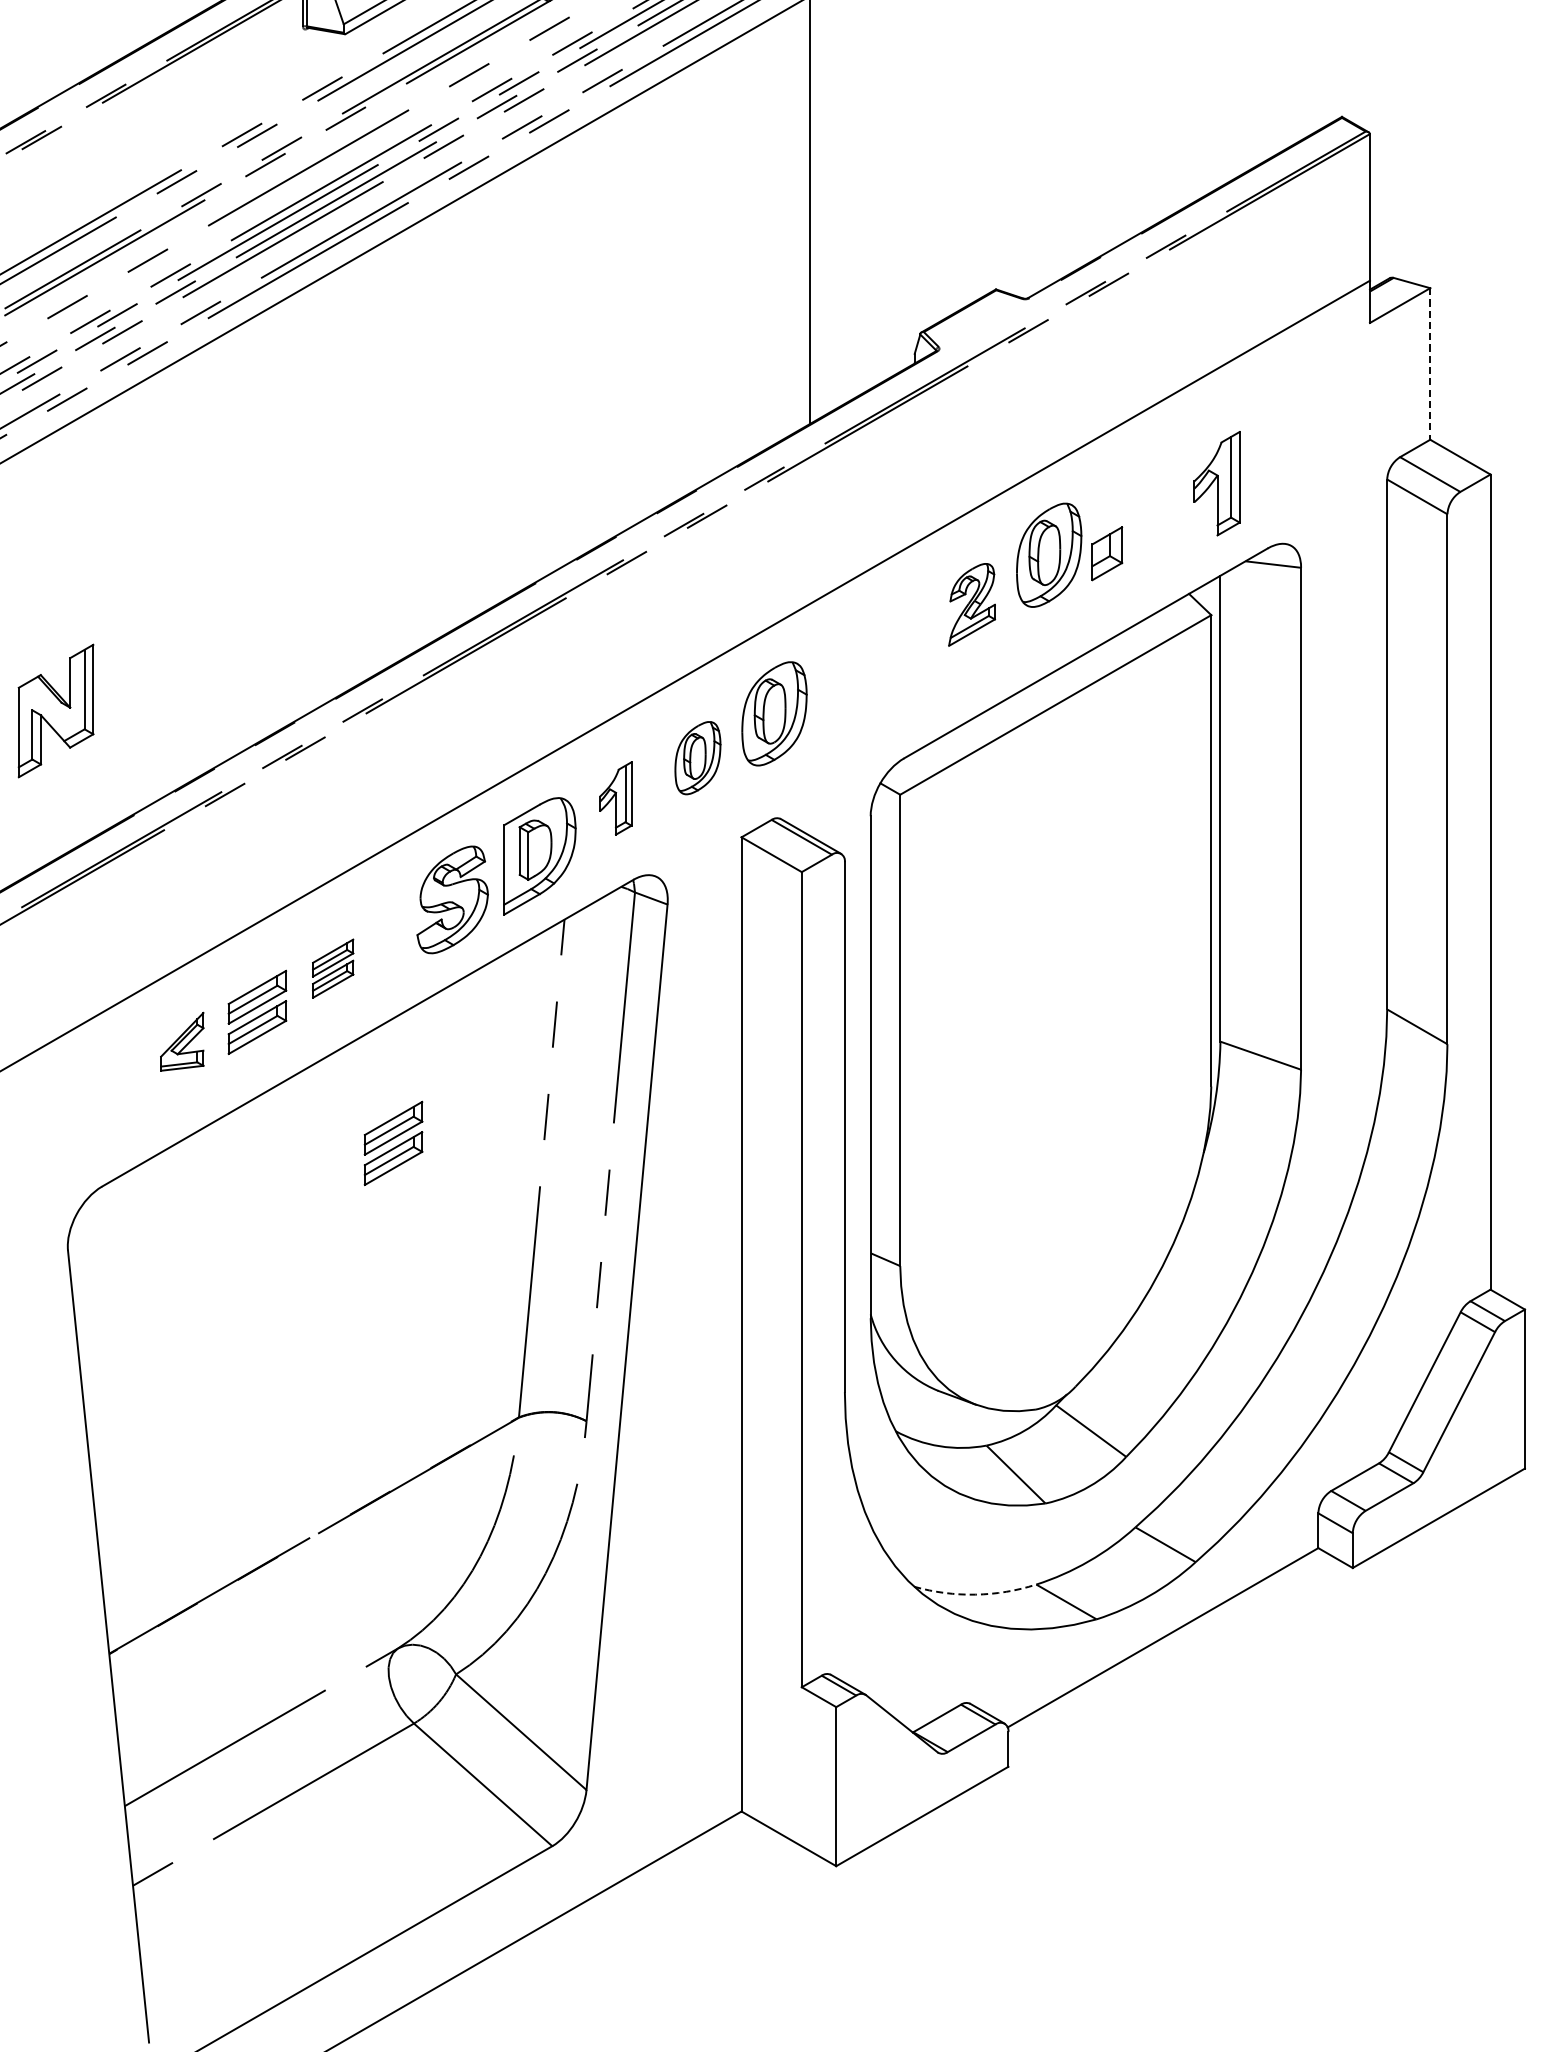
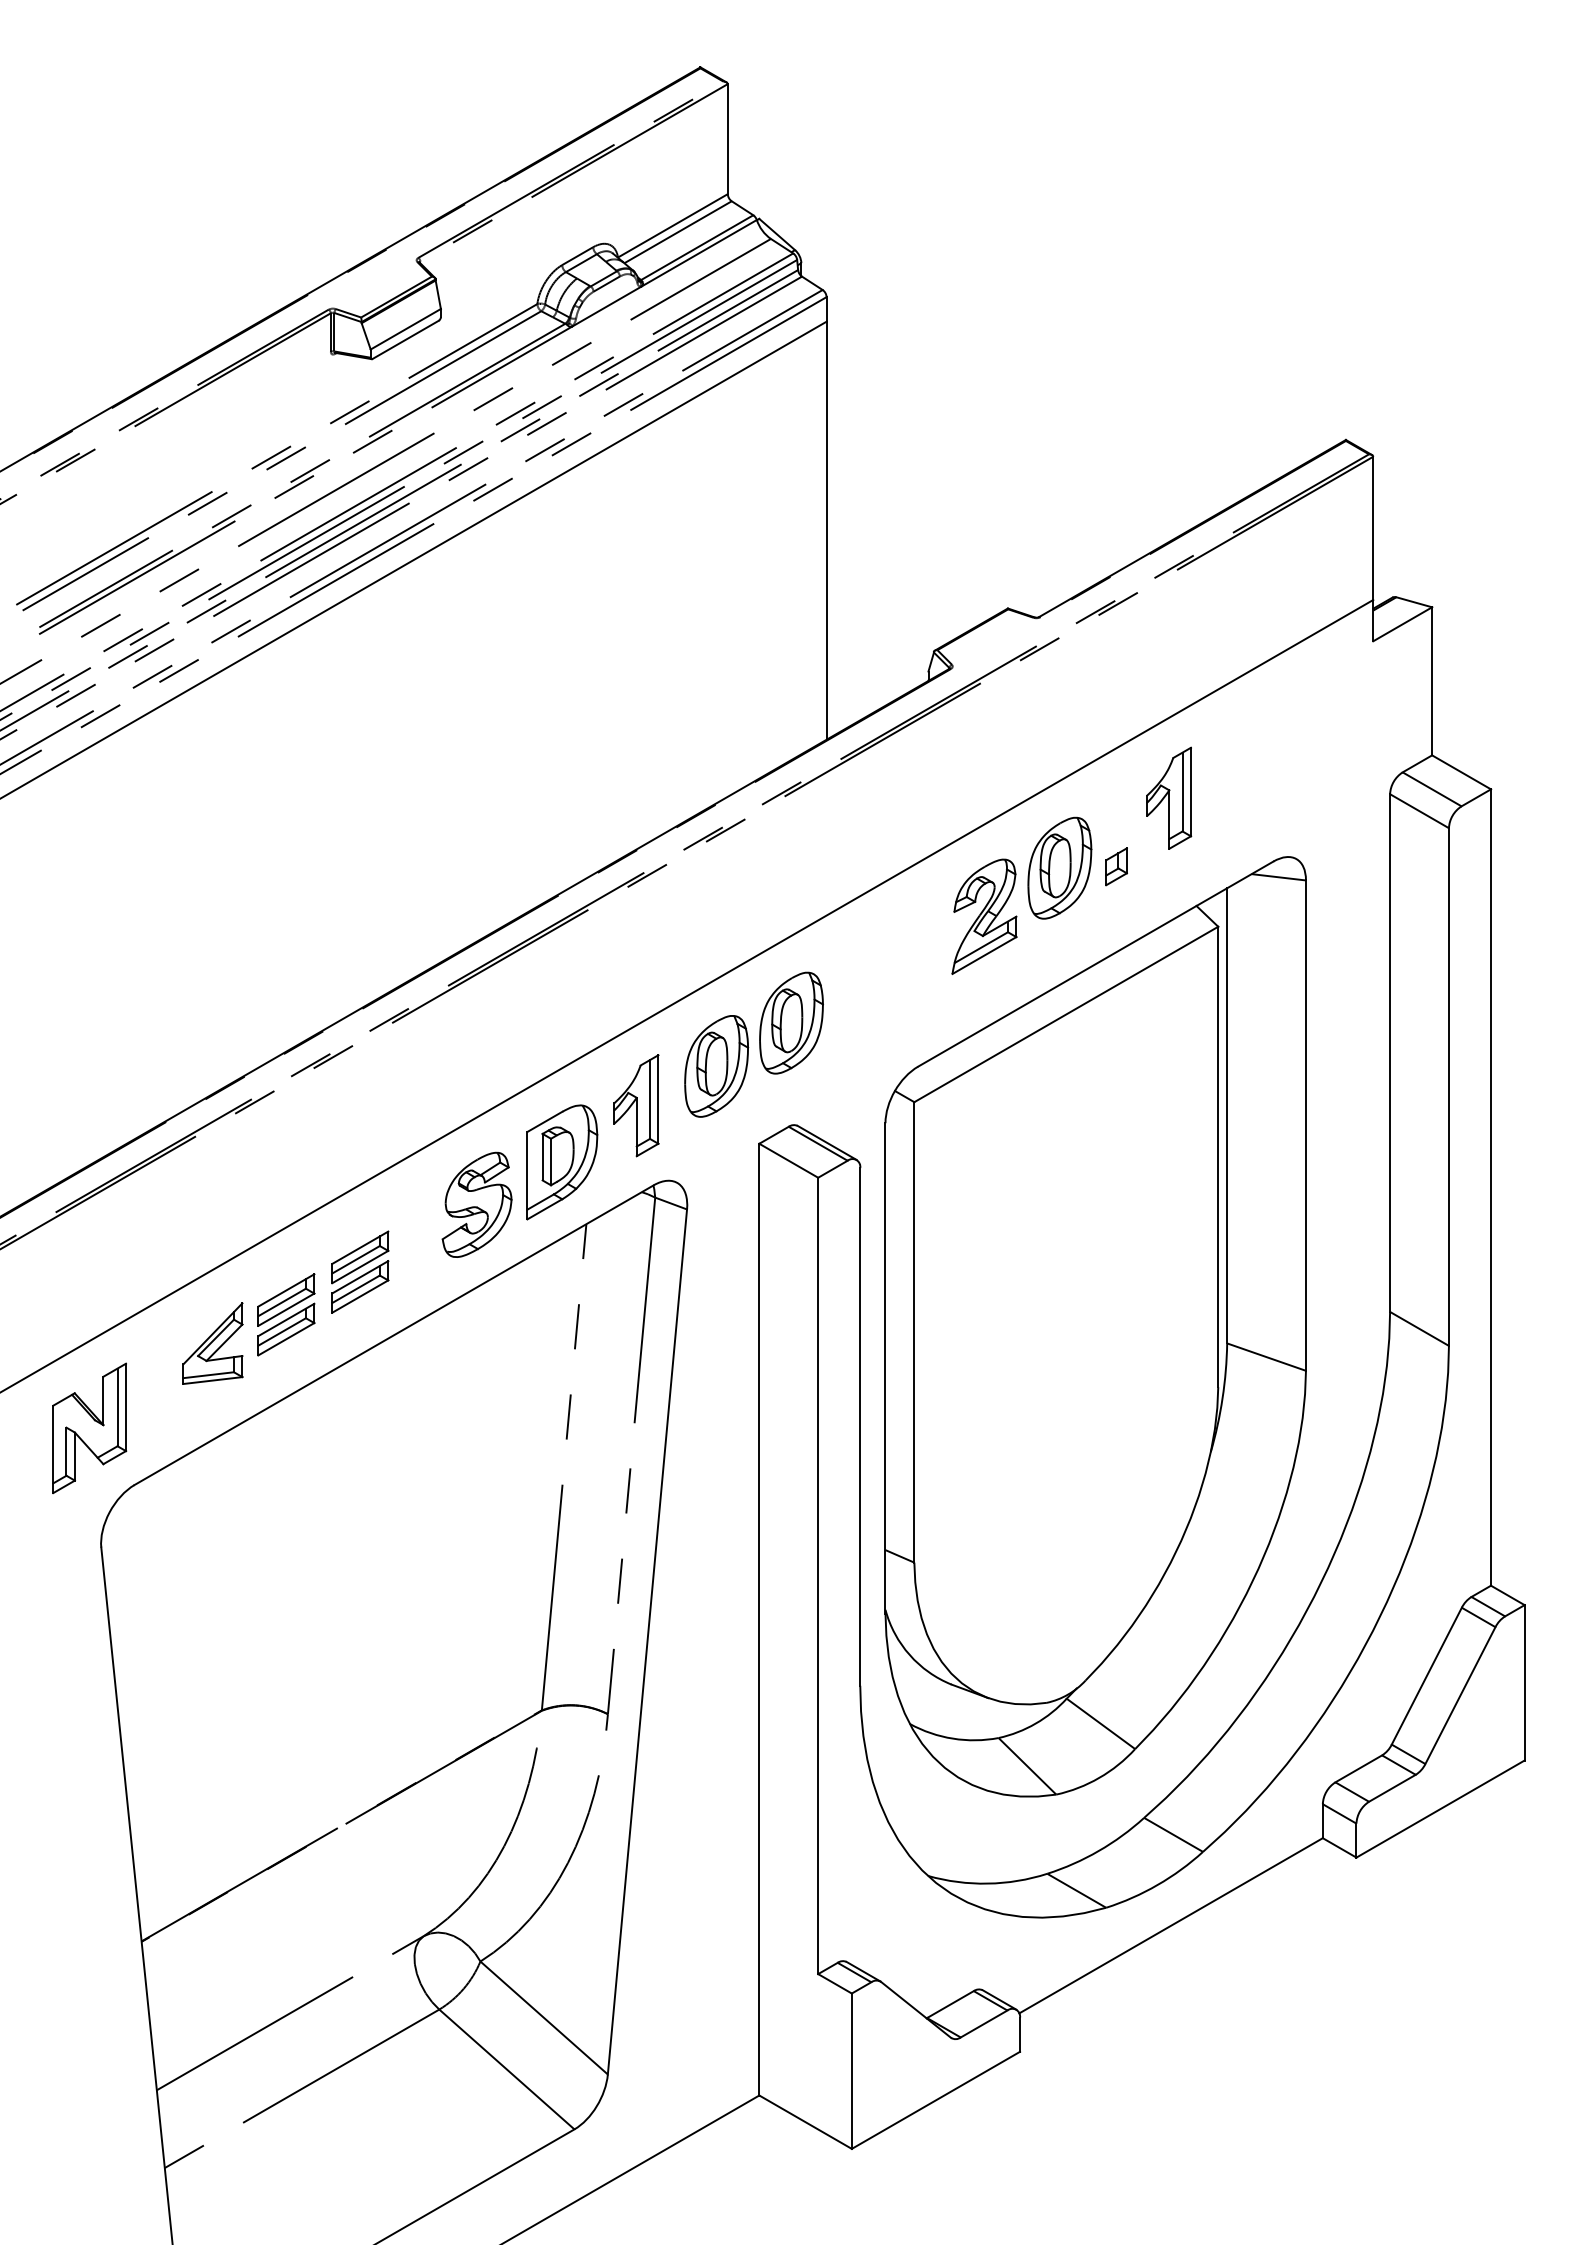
line: (1430, 364) -> (1432, 681), dashed -> solid
part: (1217, 482) -> (1169, 797), moved
part: (1107, 553) -> (1116, 866), size x0.71
part: (972, 604) -> (984, 916), size x1.43
part: (55, 711) -> (89, 1428), moved
part: (697, 758) -> (716, 1066), size x1.43
part: (615, 798) -> (636, 1105), size x1.43
part: (333, 968) -> (360, 1271), size x1.43
part: (181, 1041) -> (212, 1343), size x1.43
part: (393, 1143) -> (419, 1442), removed
arc: (975, 1594) -> (987, 1883), dashed -> solid

